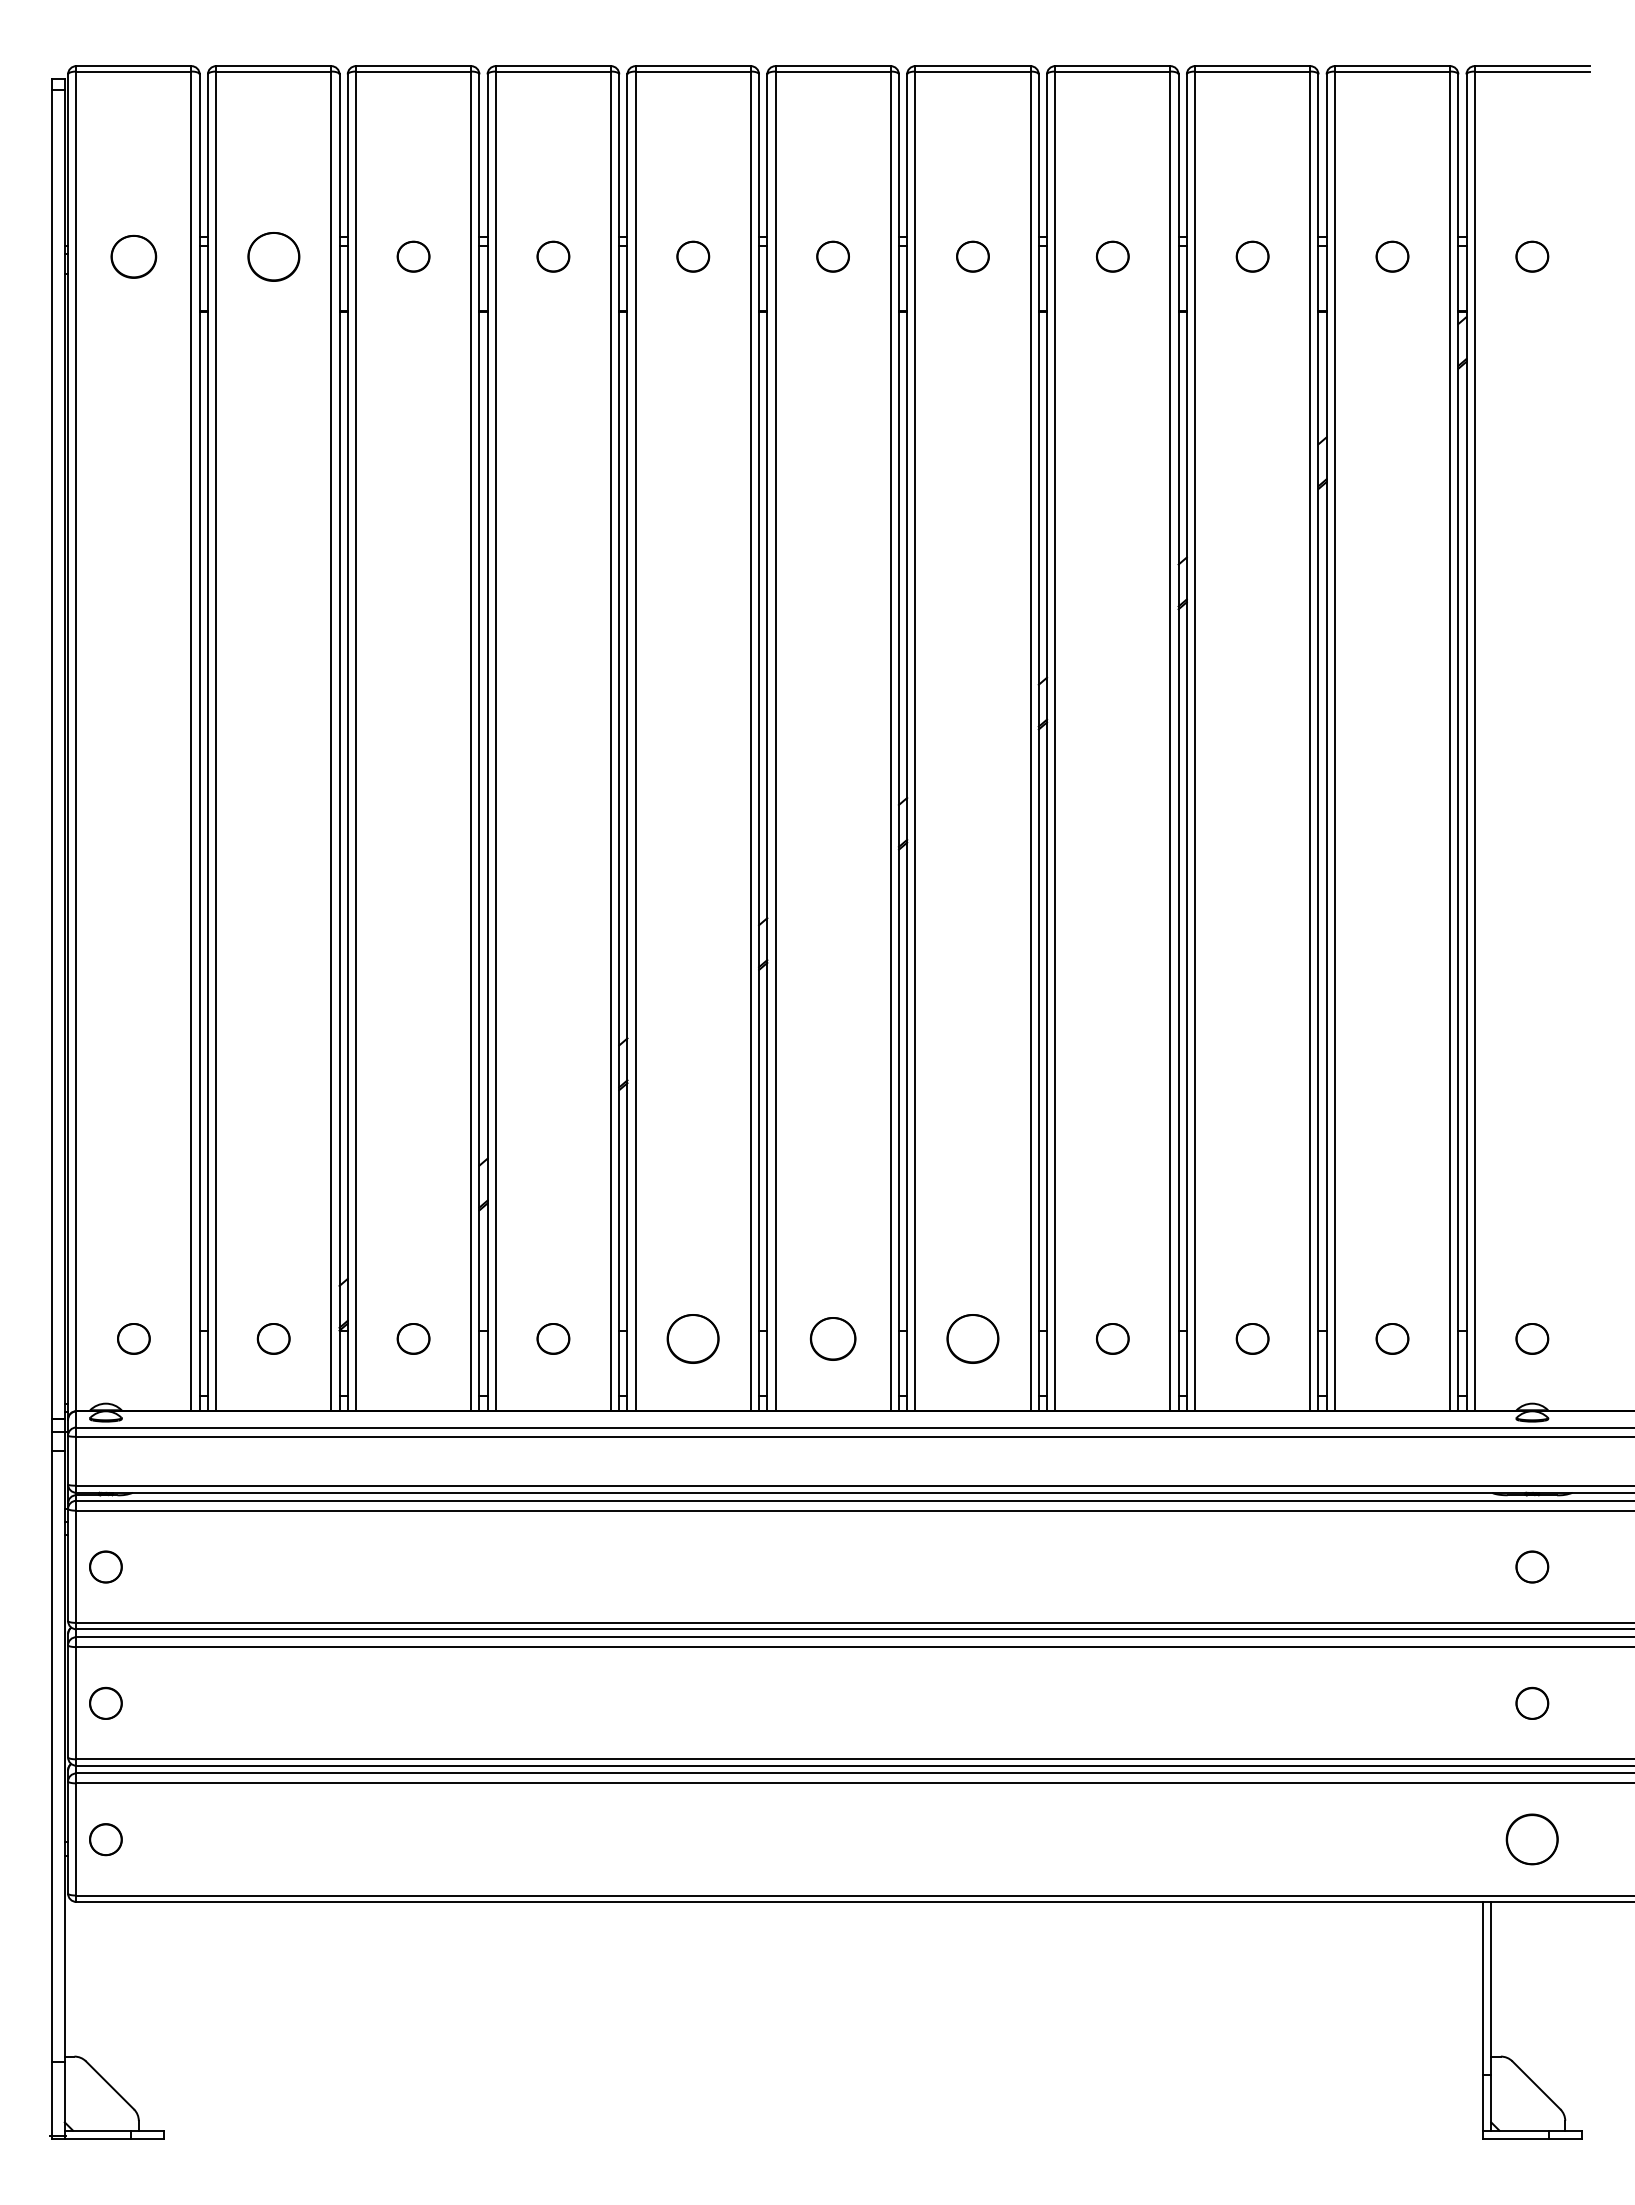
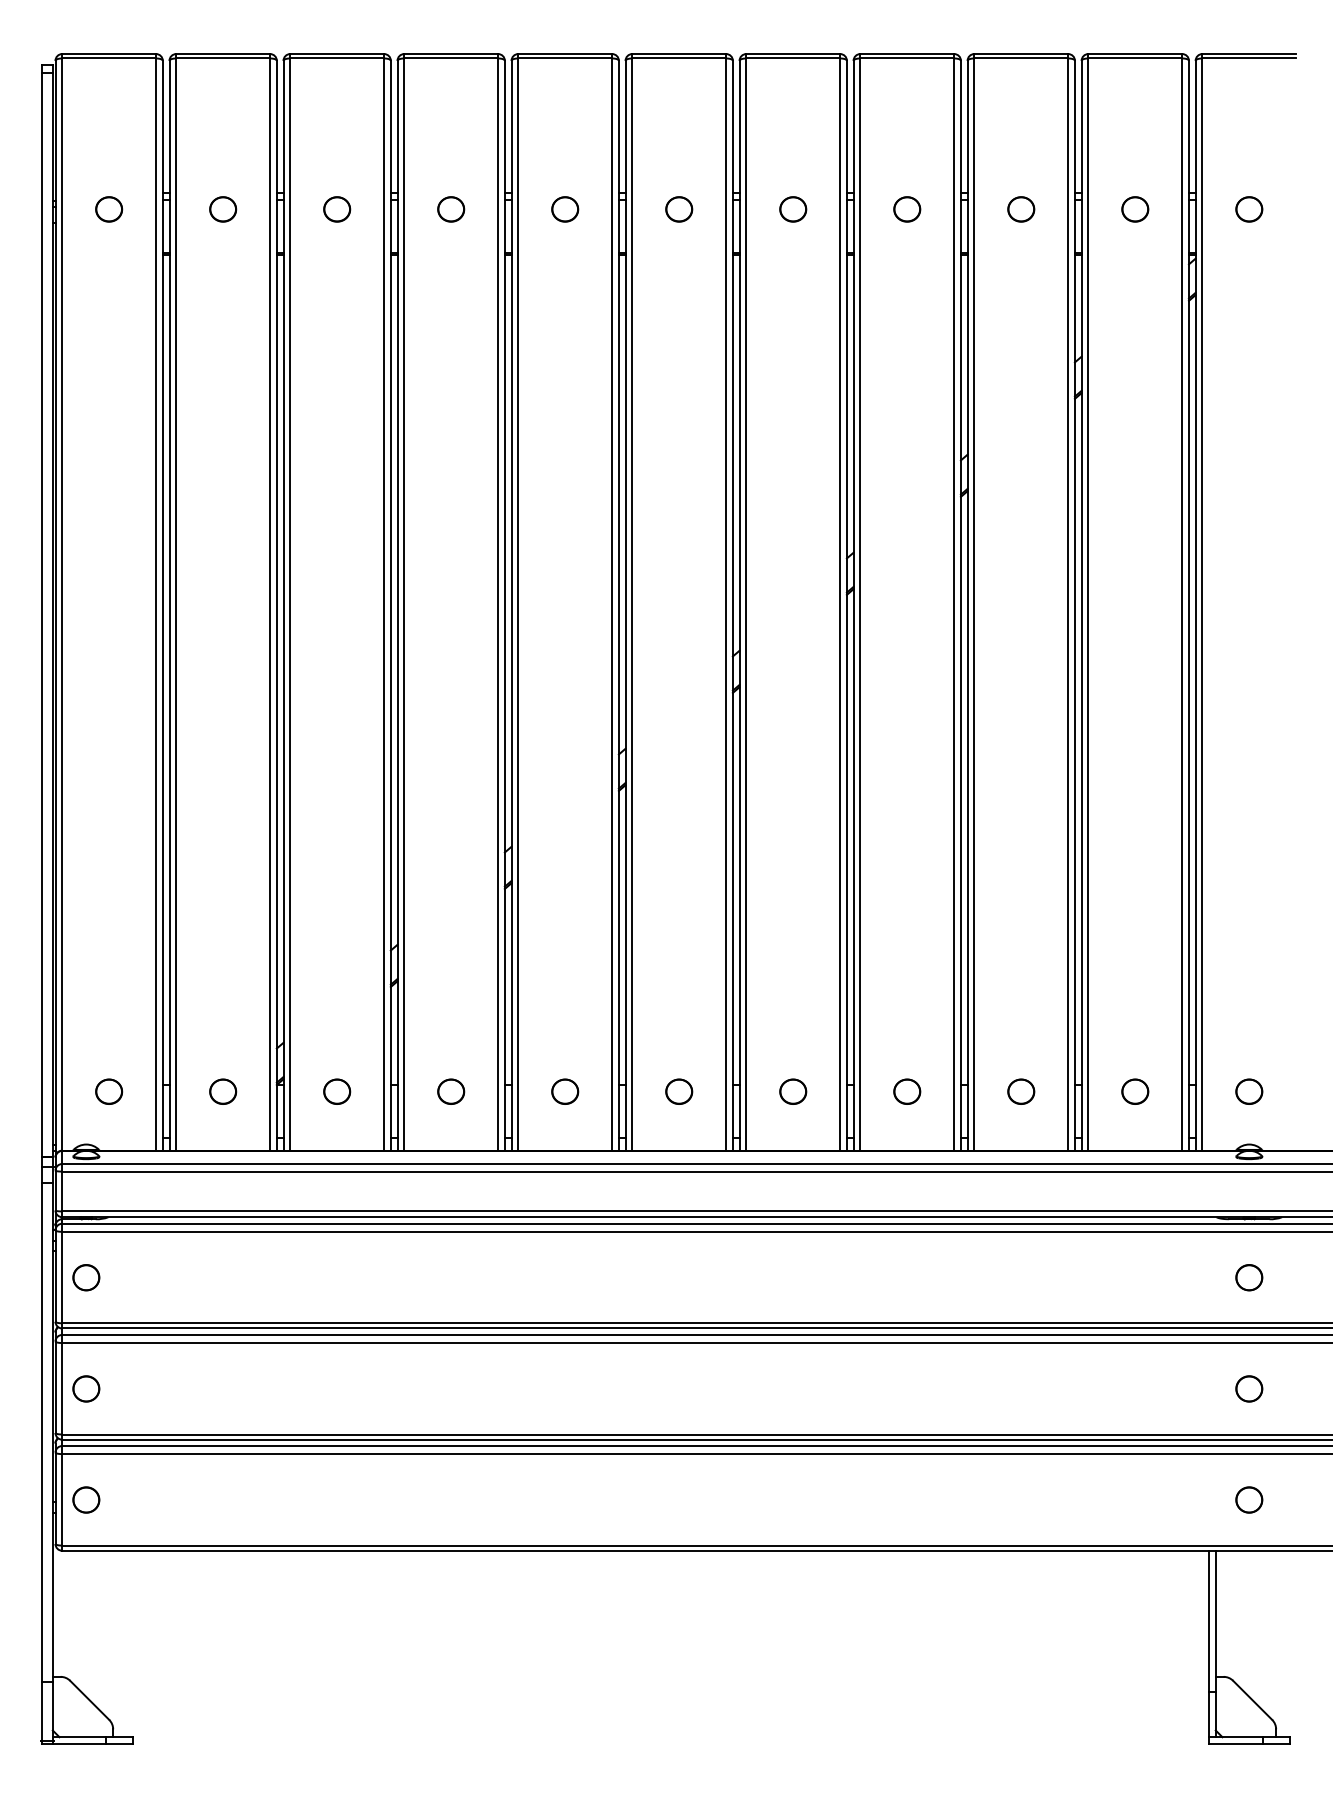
part: (133, 256) -> (108, 209), size x0.71
part: (273, 256) -> (222, 209), size x0.62
part: (693, 1338) -> (565, 1091), size x0.62
part: (832, 1338) -> (678, 1091), size x0.71
part: (972, 1338) -> (792, 1091), size x0.62
part: (1532, 1839) -> (1249, 1499), size x0.62

